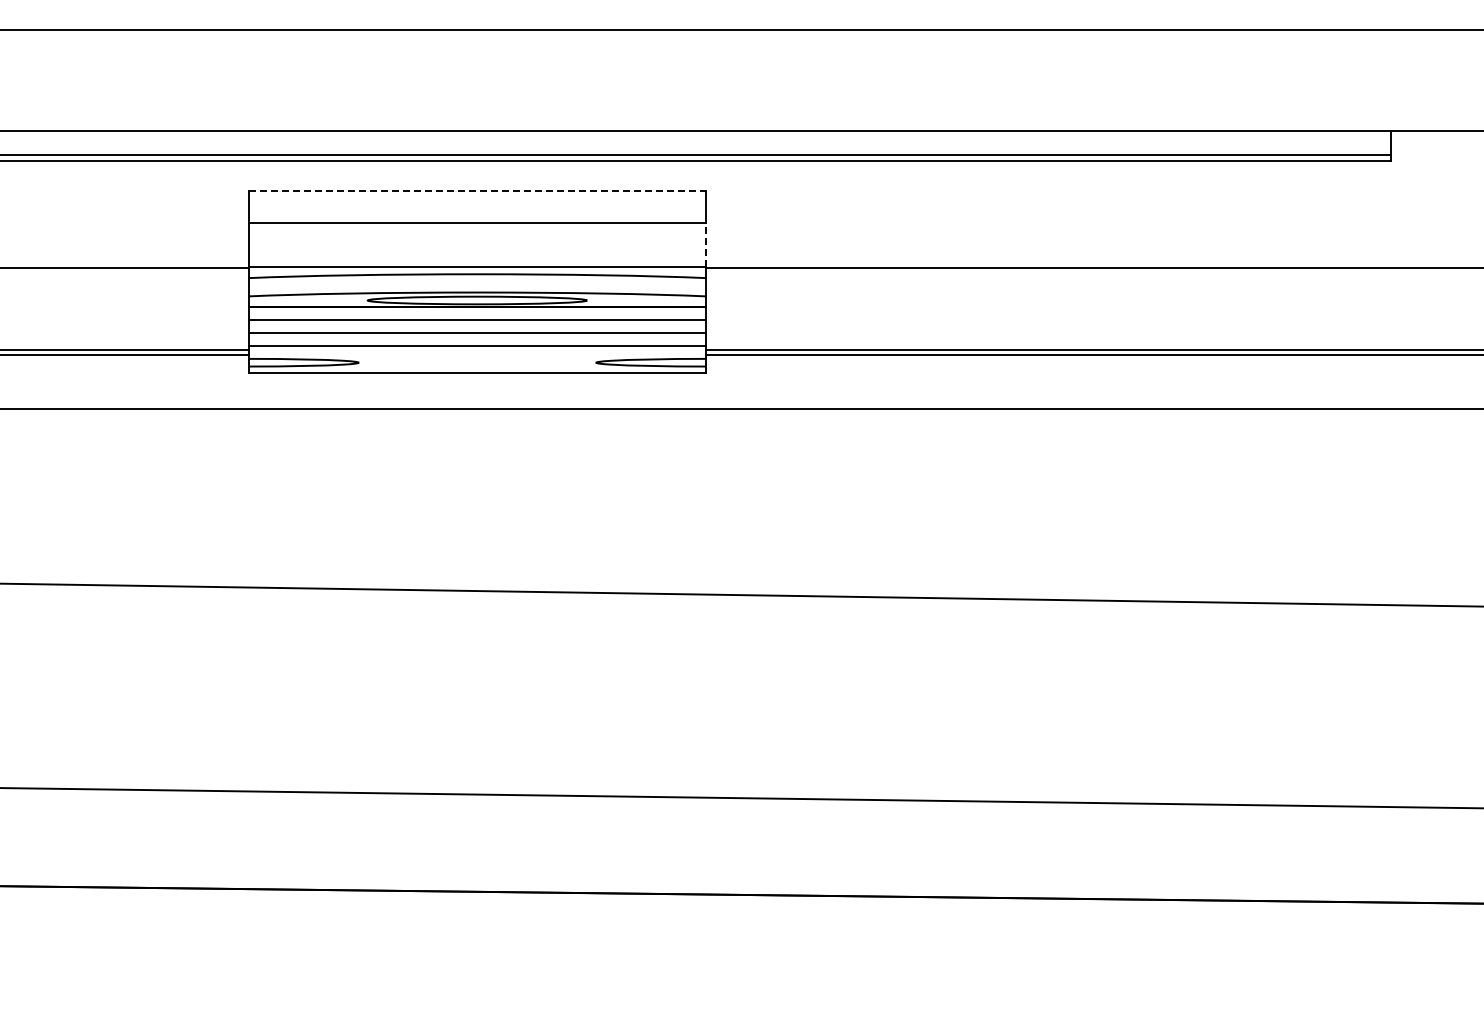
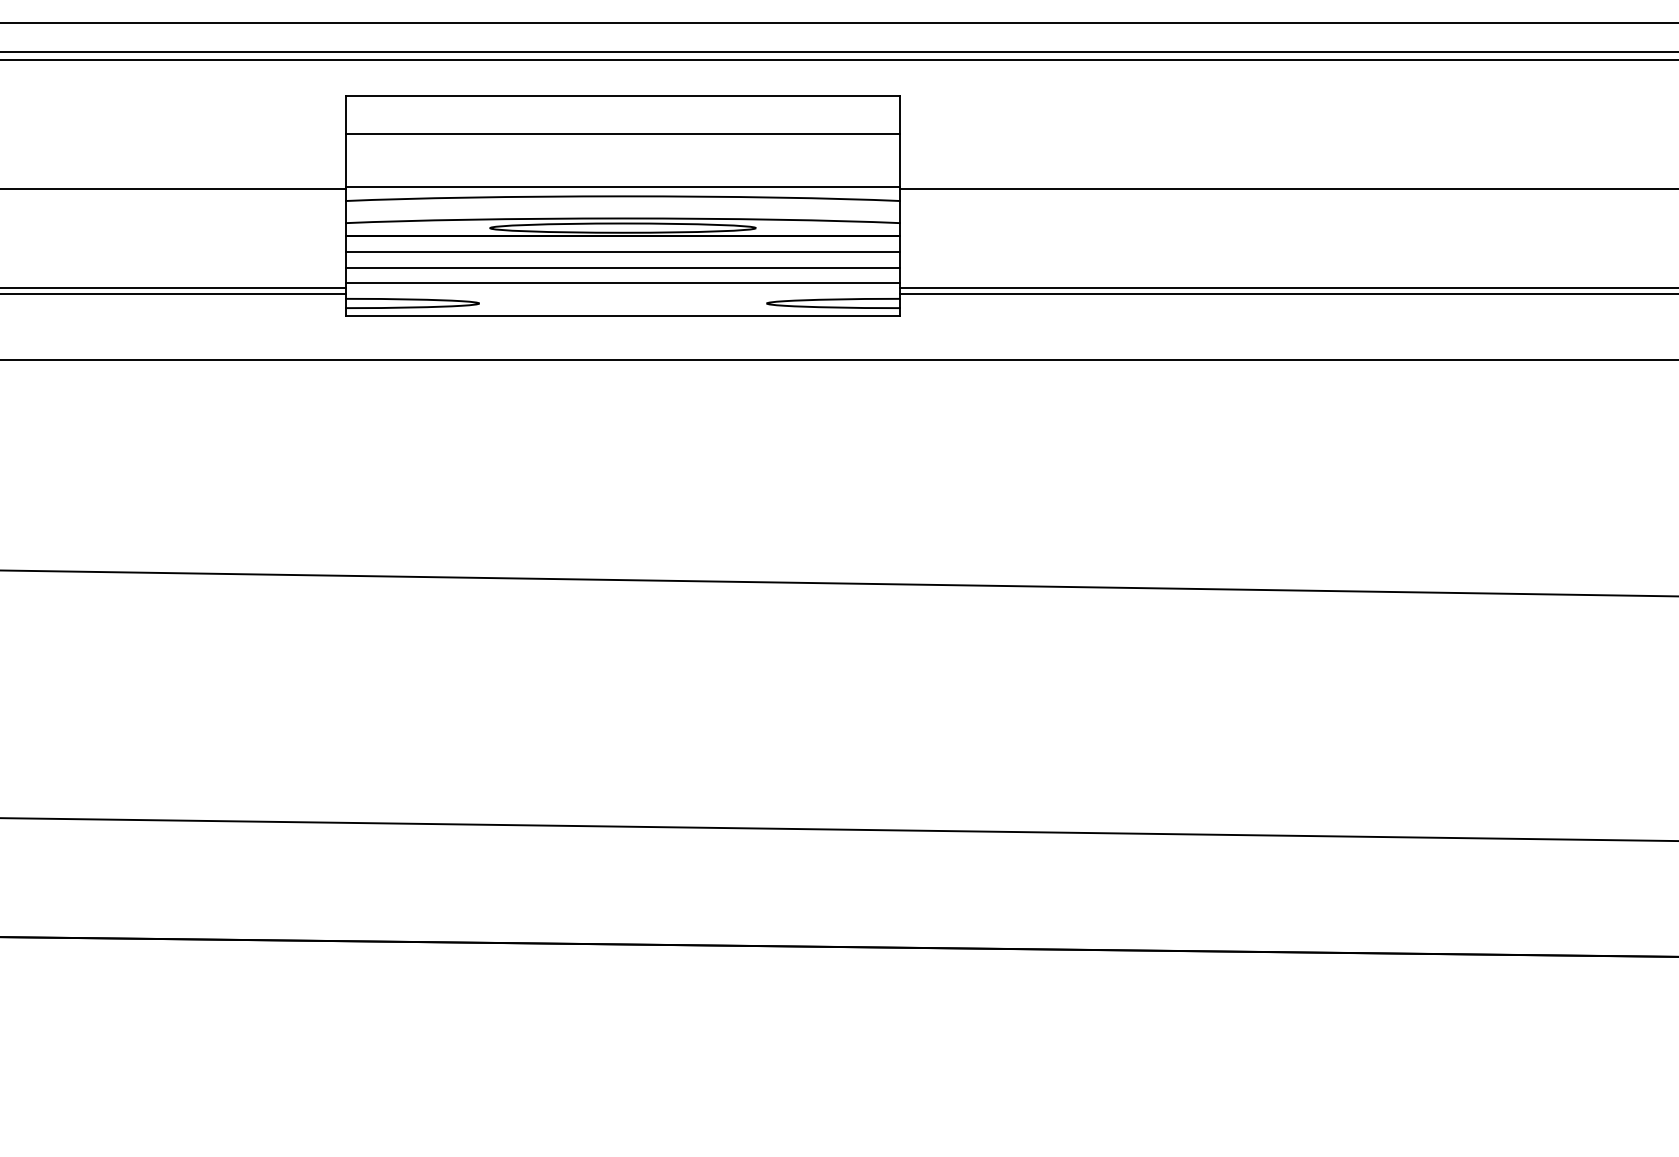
line: (477, 191) -> (623, 96), dashed -> solid
line: (705, 244) -> (899, 160), dashed -> solid

